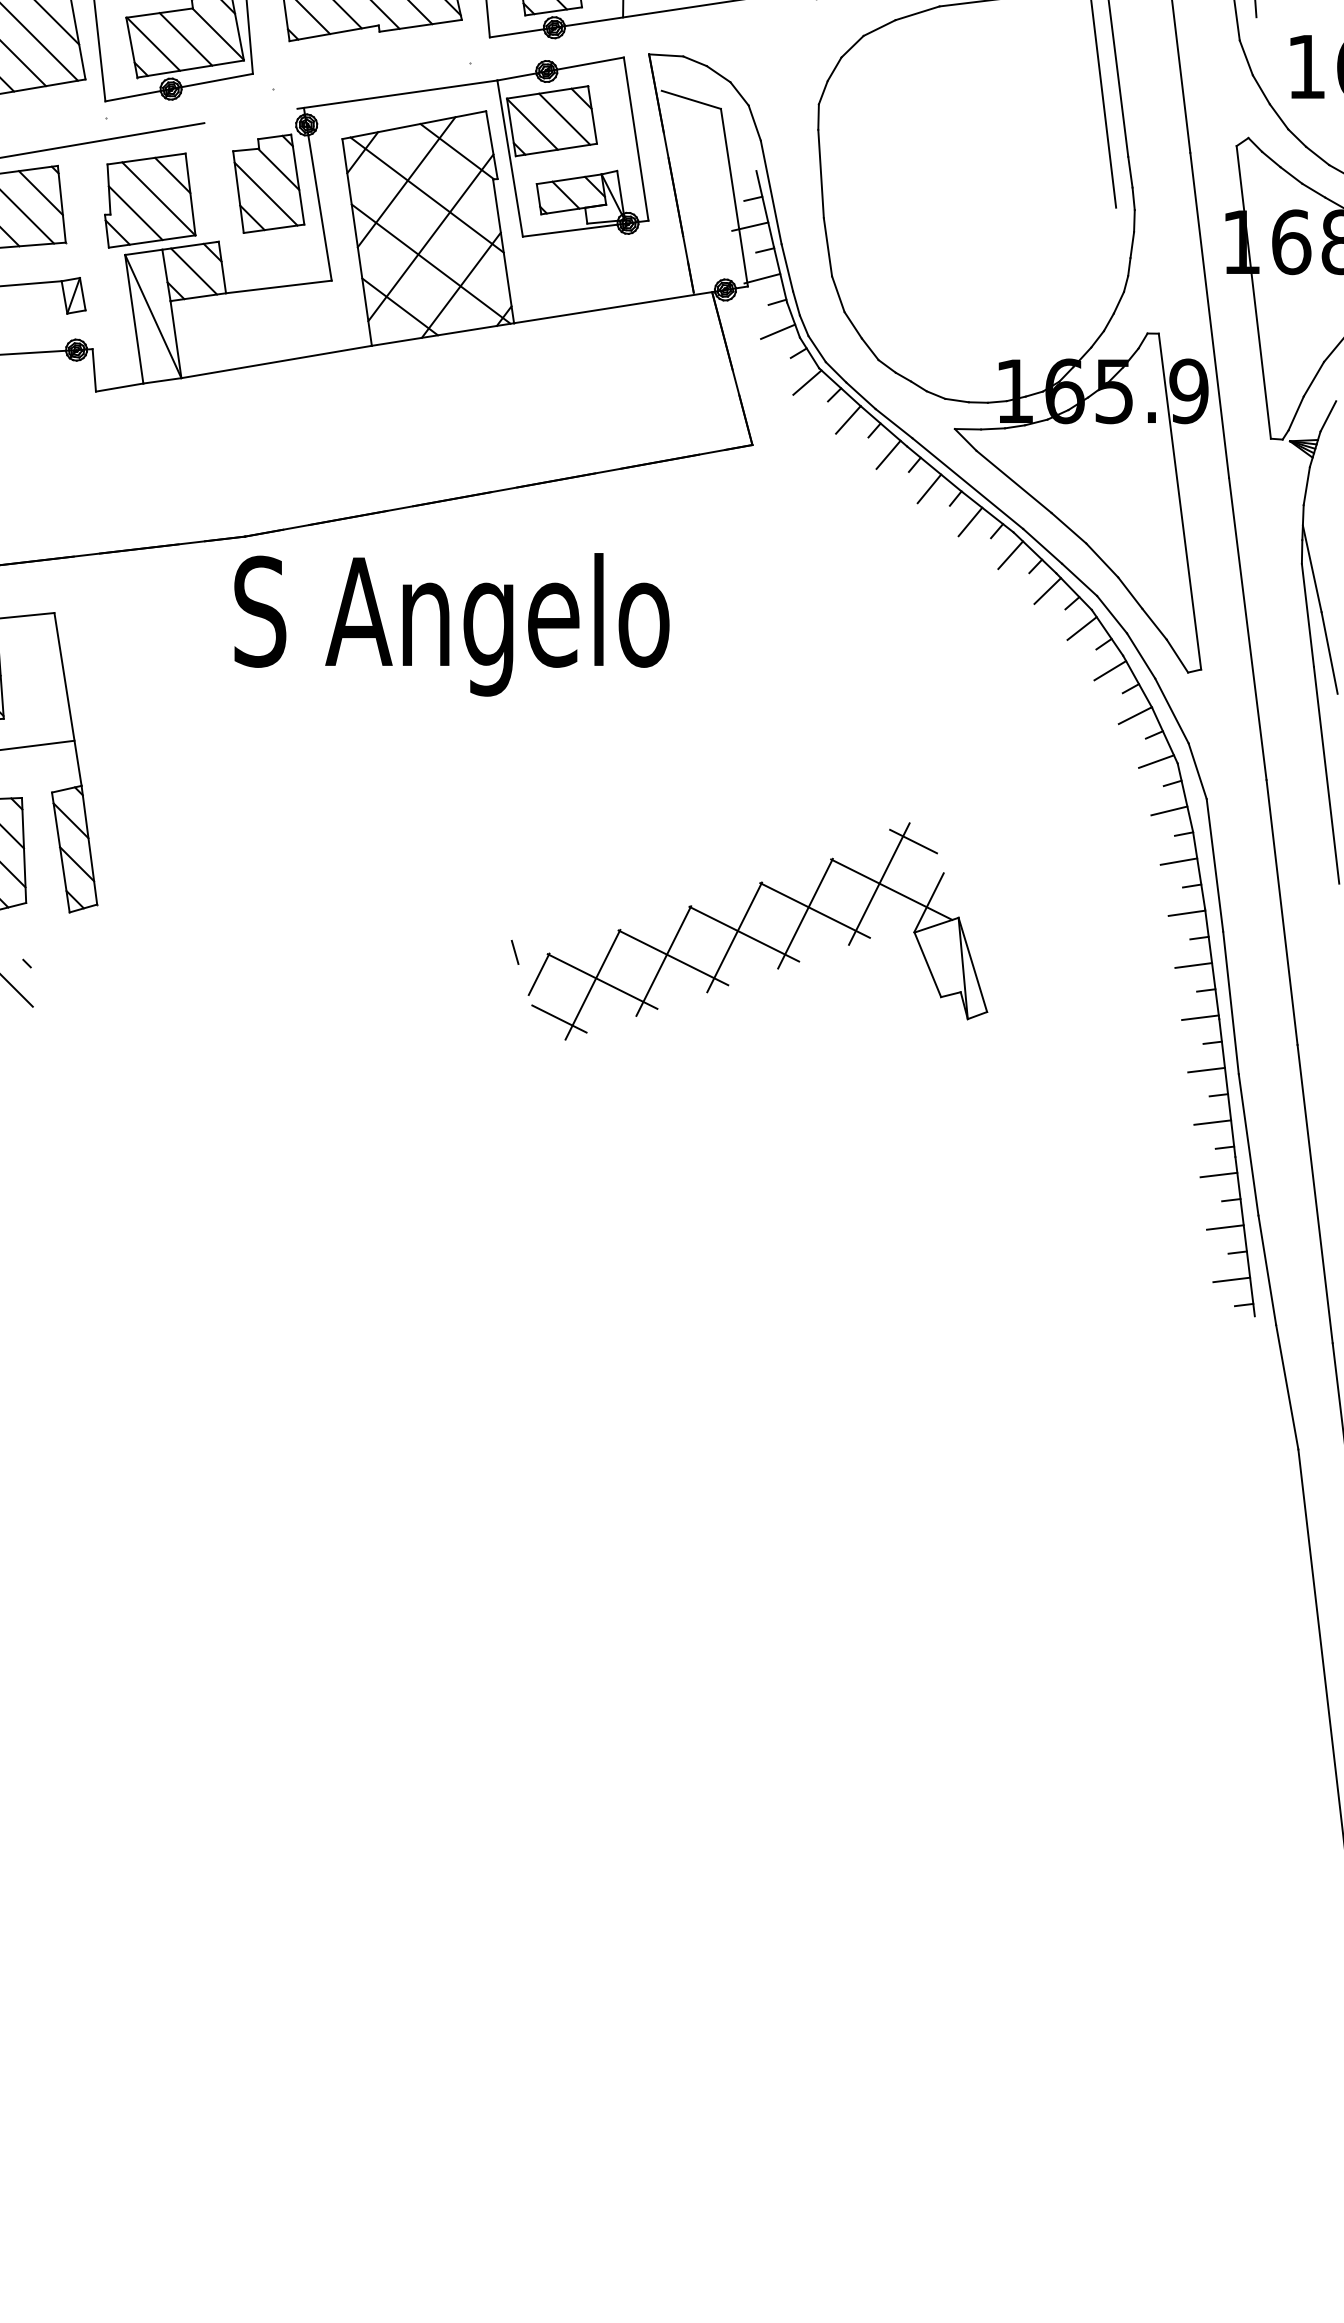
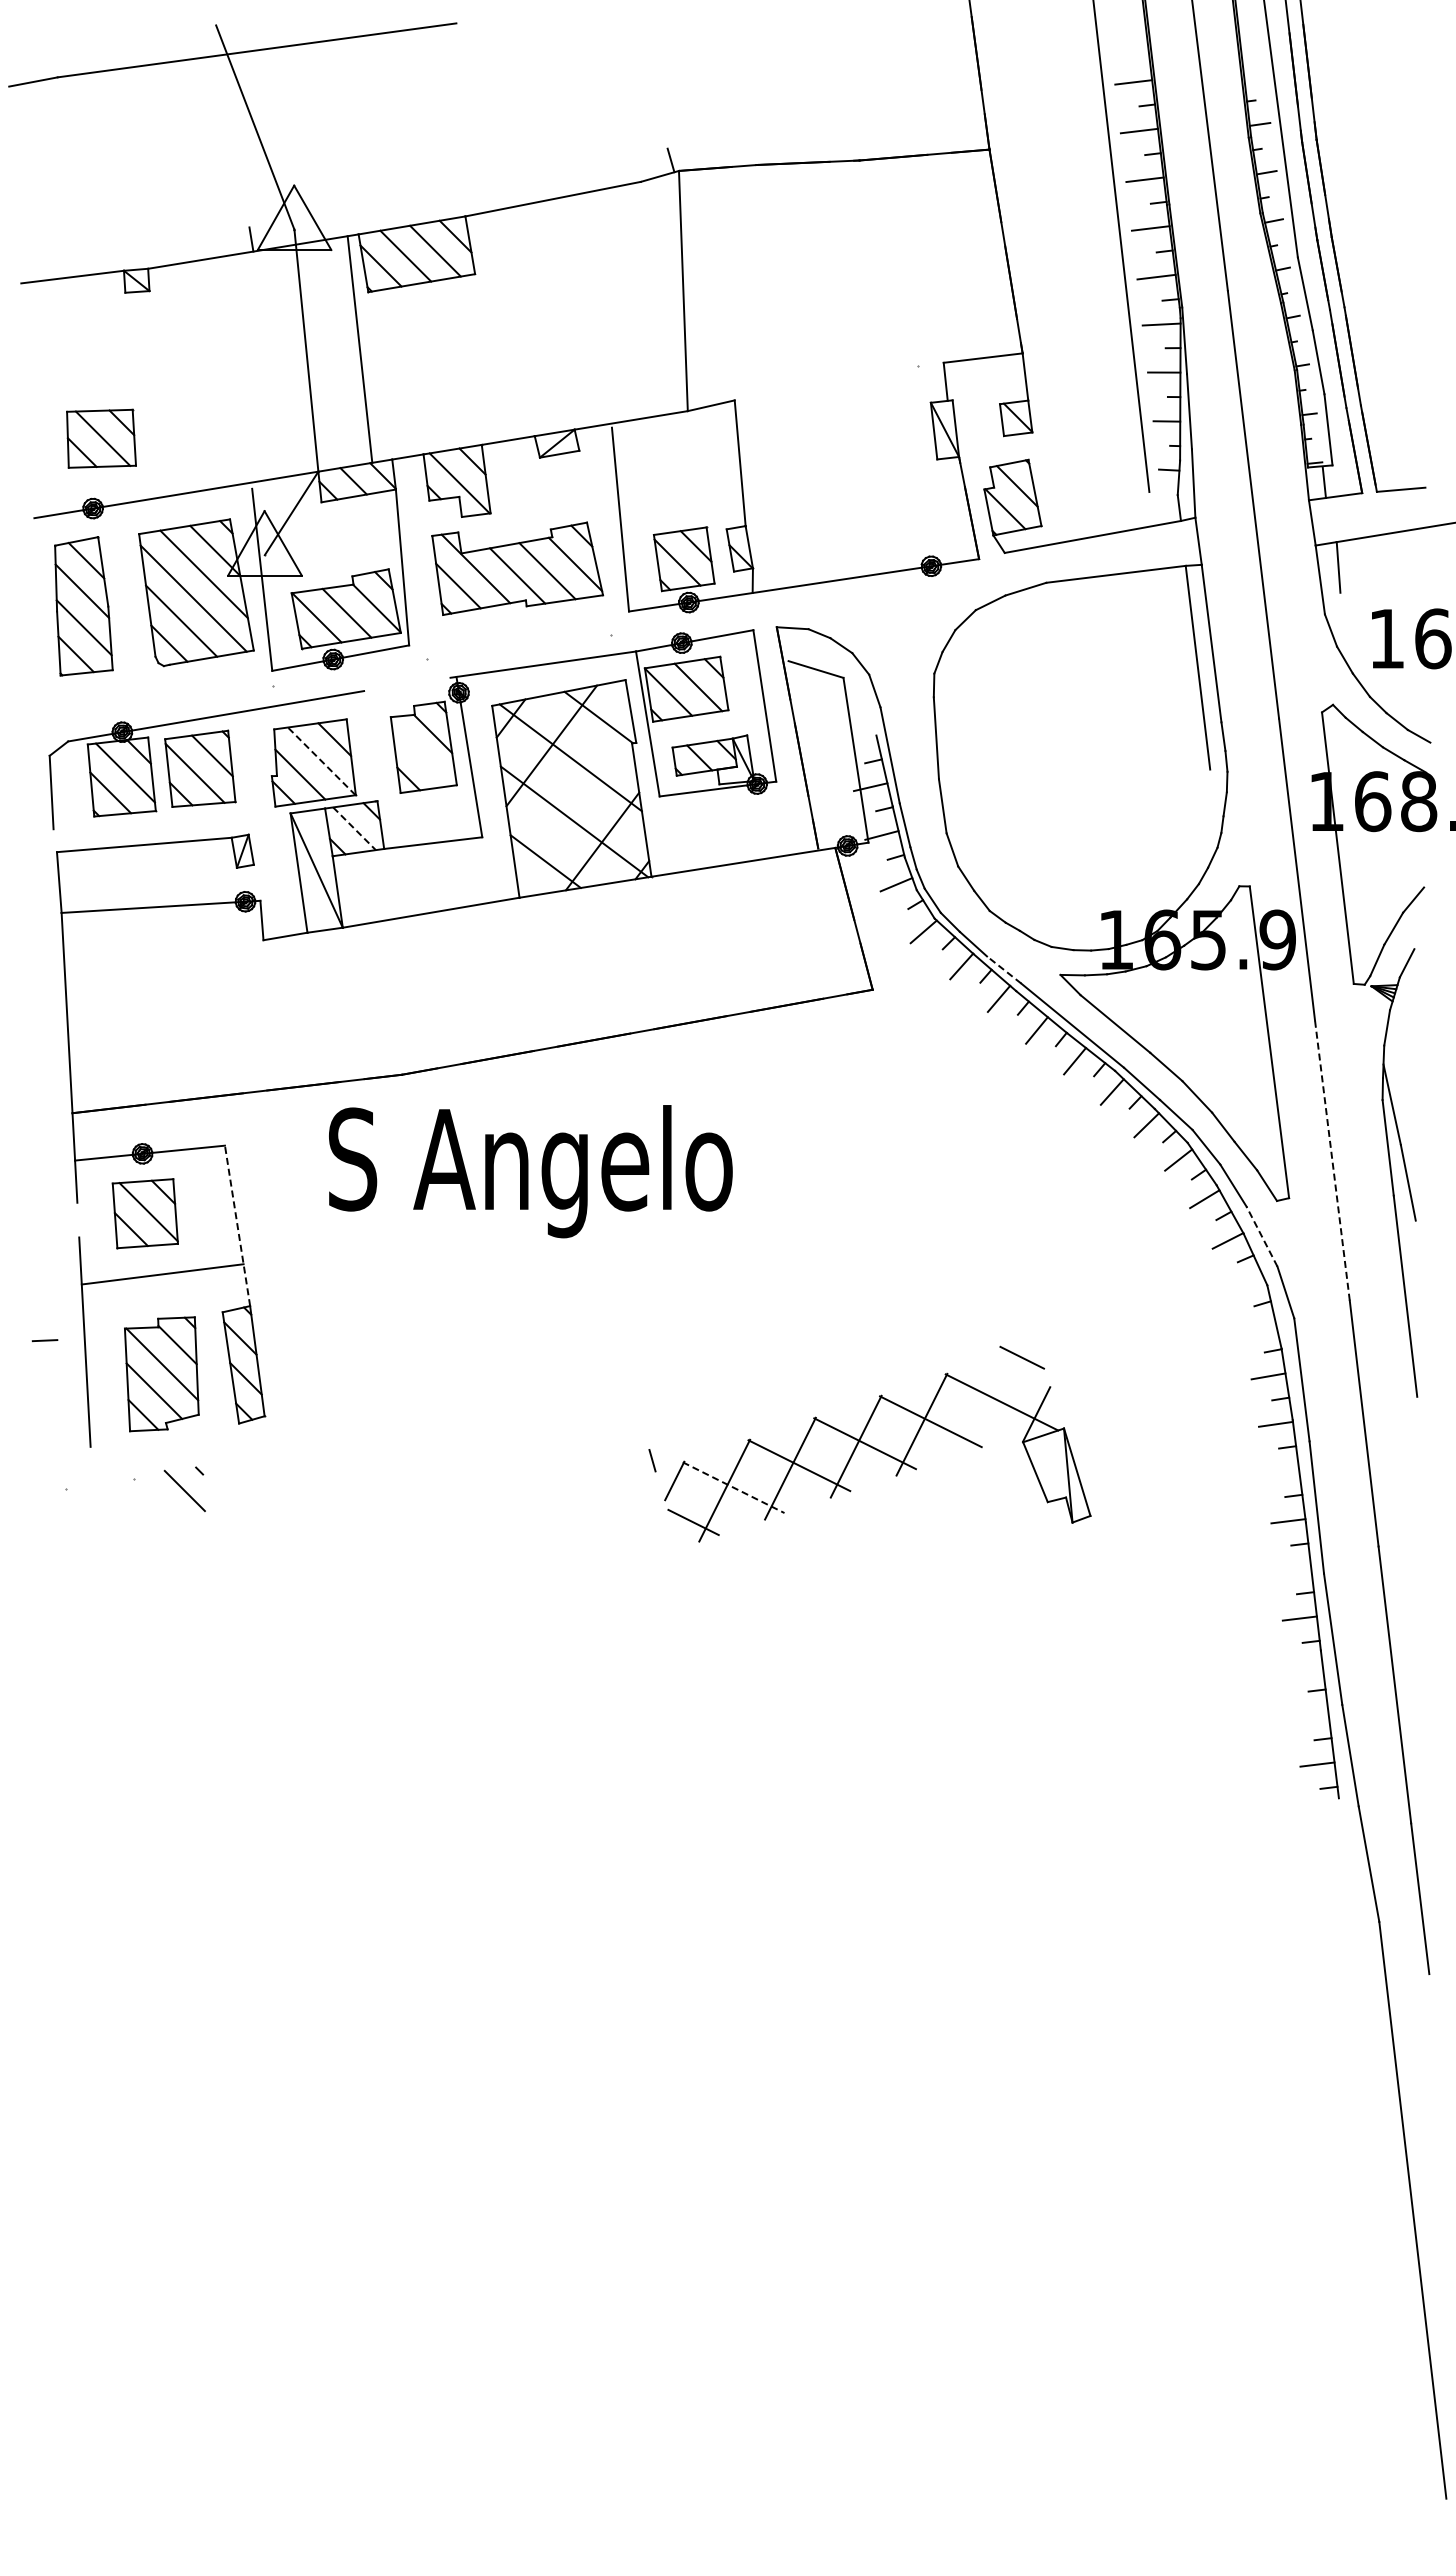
line: (266, 193) -> (421, 756), removed
line: (158, 199) -> (321, 761), solid -> dashed
line: (431, 237) -> (574, 797), removed
line: (194, 272) -> (354, 829), solid -> dashed
line: (894, 423) -> (1004, 969), solid -> dashed
text: (451, 624) -> (530, 1171), moved
line: (1247, 628) -> (1332, 1160), solid -> dashed
line: (67, 699) -> (237, 1225), solid -> dashed
line: (1172, 710) -> (1262, 1236), solid -> dashed
line: (1156, 761) -> (1247, 1283), removed
line: (1169, 811) -> (1259, 1329), removed
line: (879, 883) -> (990, 1396), removed
line: (1194, 965) -> (1282, 1472), removed
line: (602, 981) -> (733, 1487), solid -> dashed
line: (1206, 1069) -> (1294, 1569), removed
line: (1218, 1175) -> (1305, 1667), removed
line: (1225, 1227) -> (1311, 1715), removed

